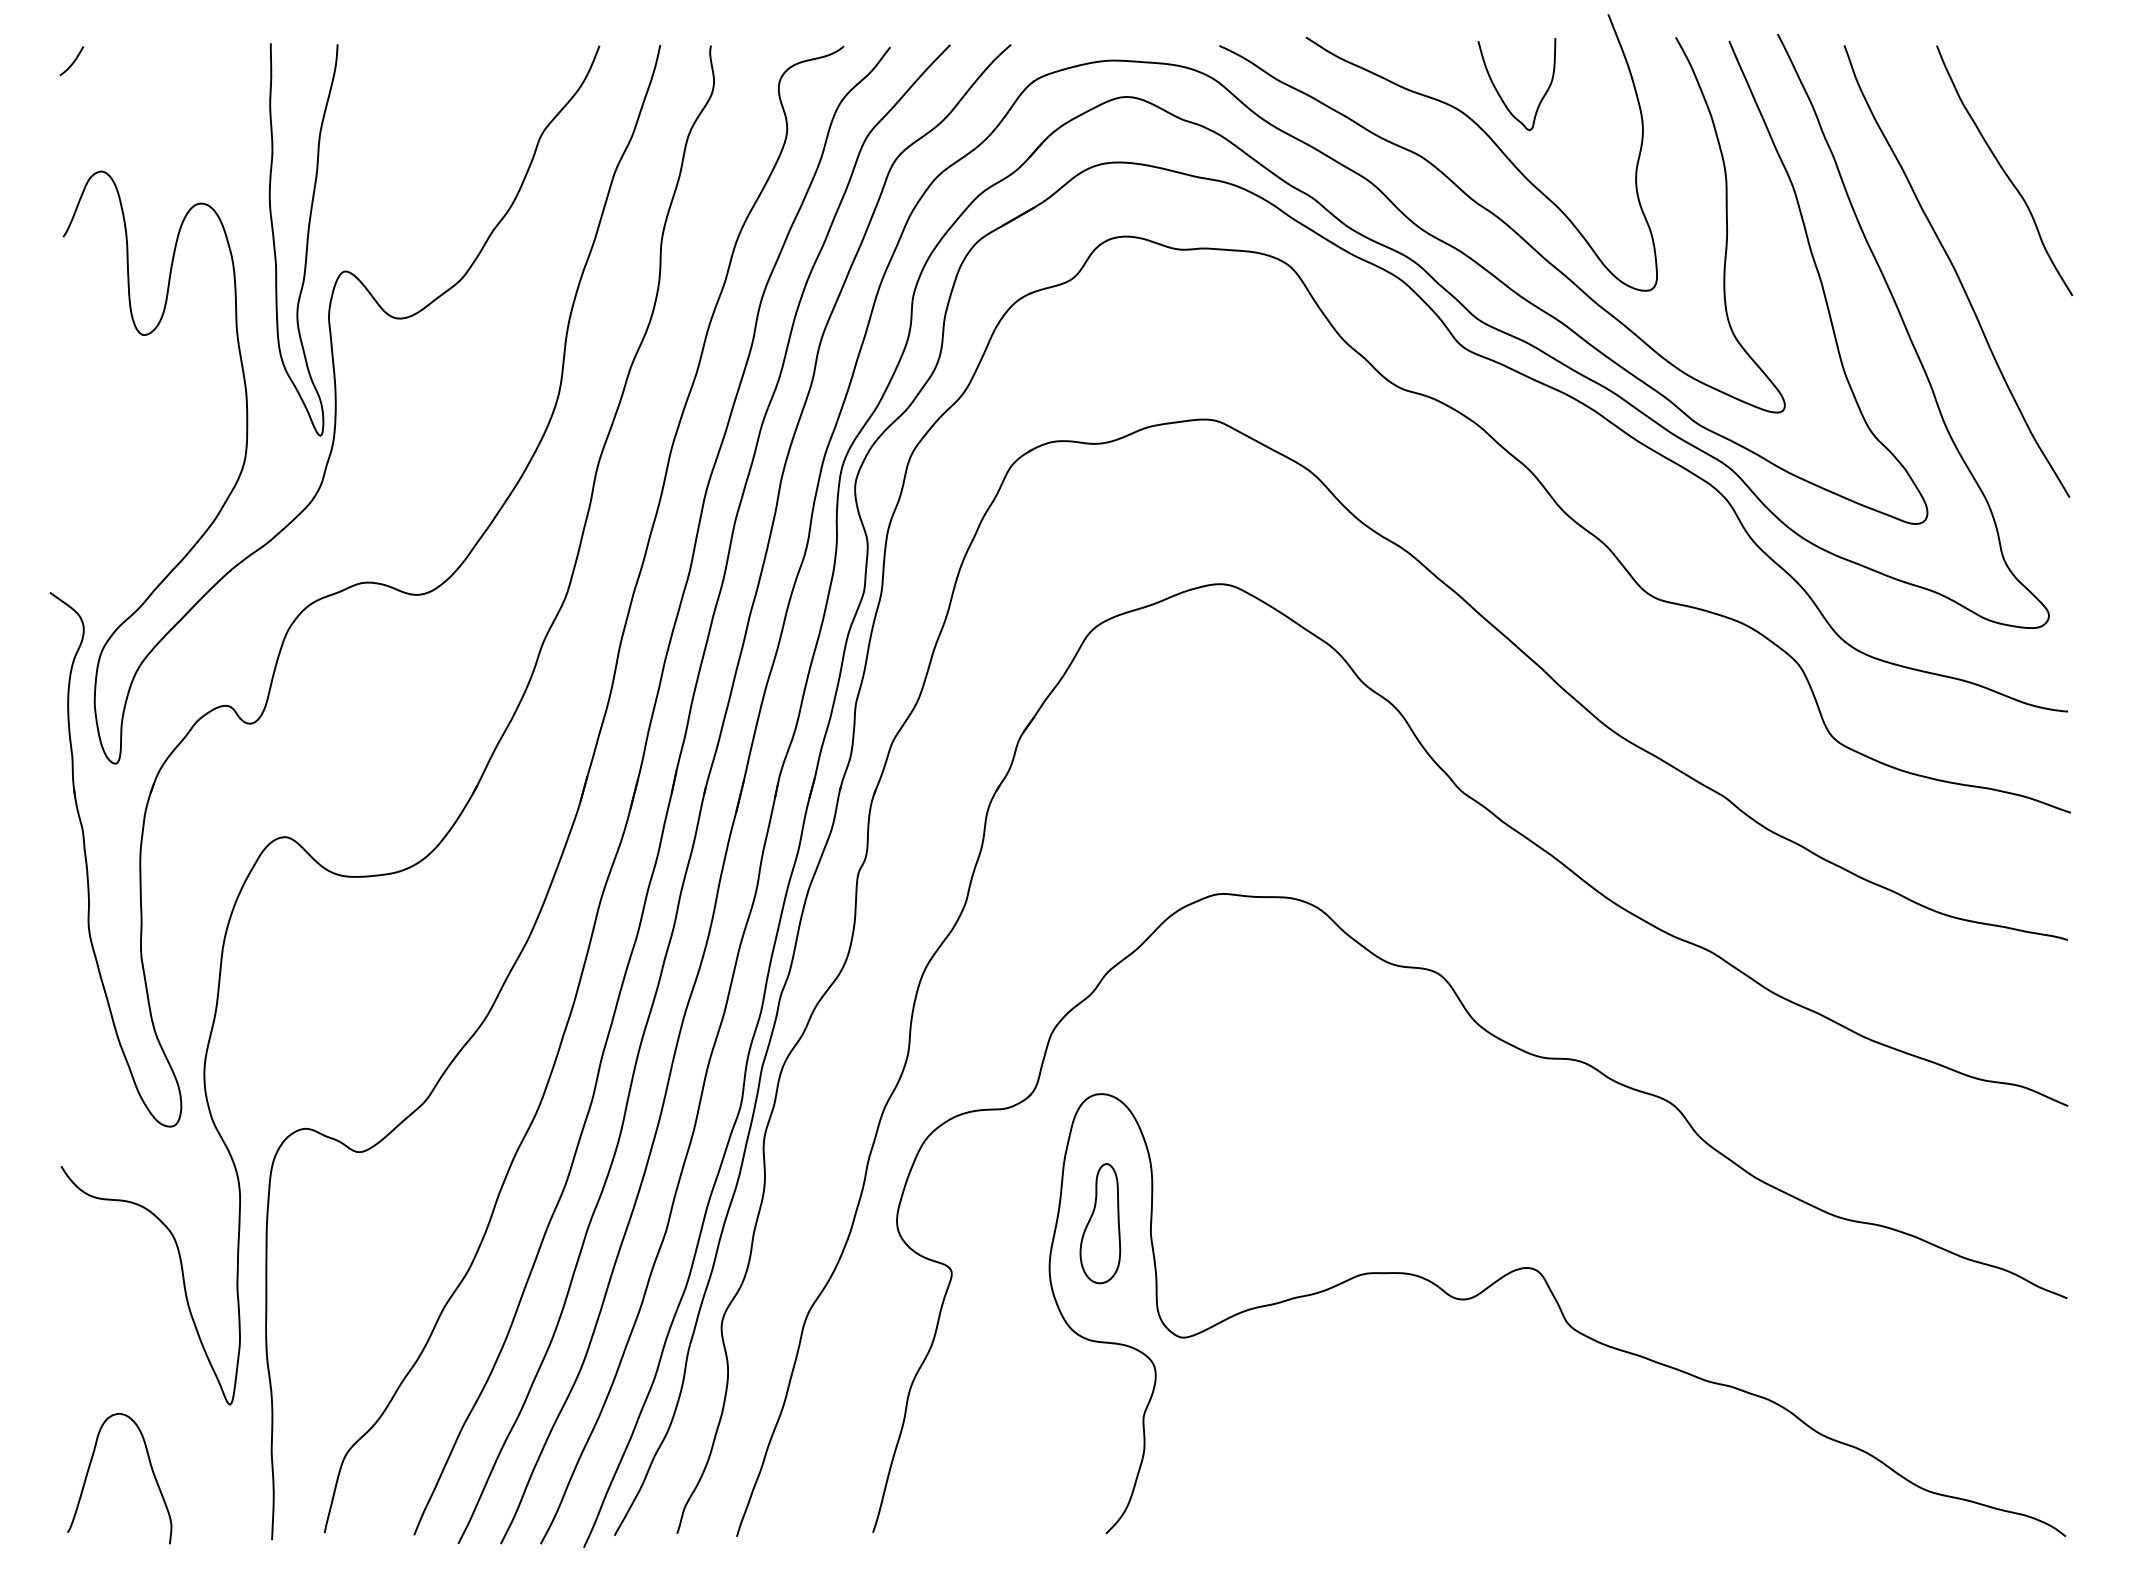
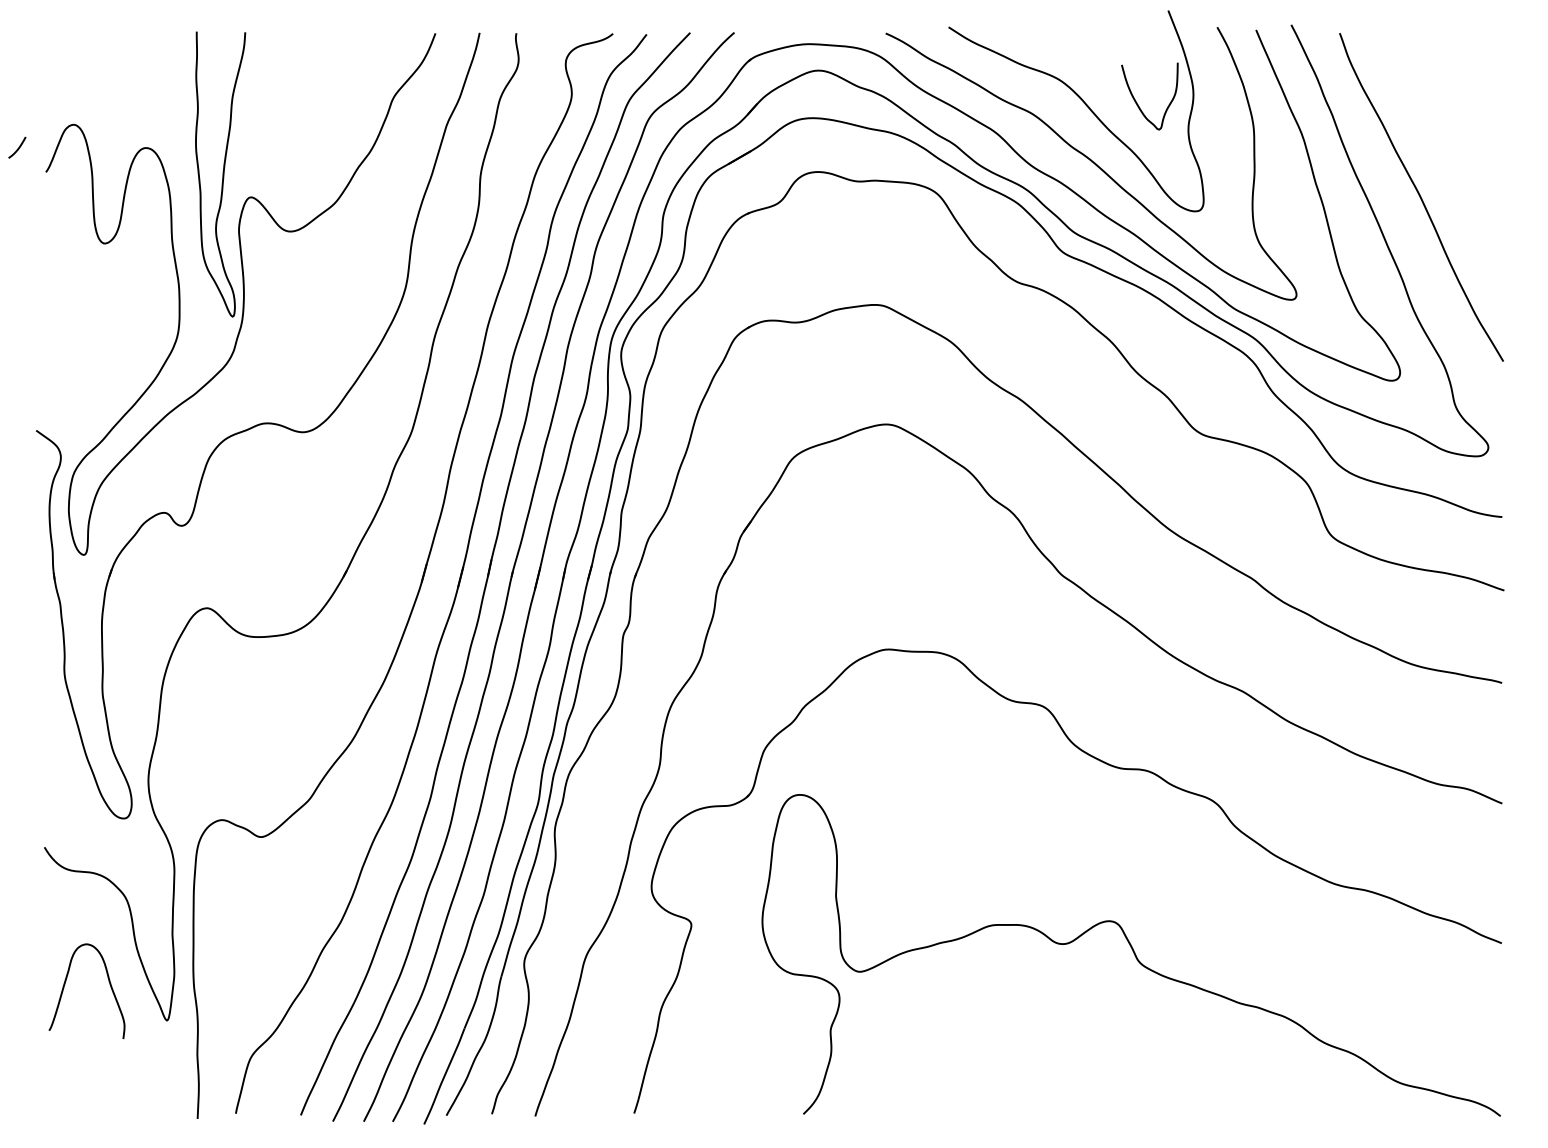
curve: (72, 62) -> (17, 148), moved
curve: (1501, 96) -> (1138, 105), moved
curve: (2004, 170) -> (1456, 123), removed
part: (1100, 1223) -> (799, 888), removed
curve: (89, 1470) -> (65, 985), moved

